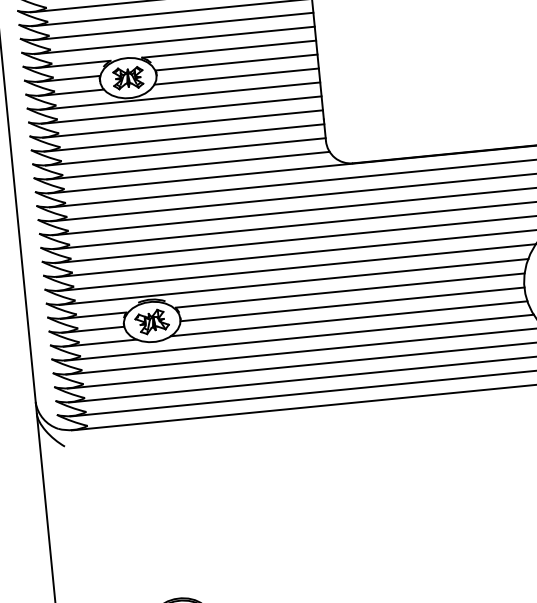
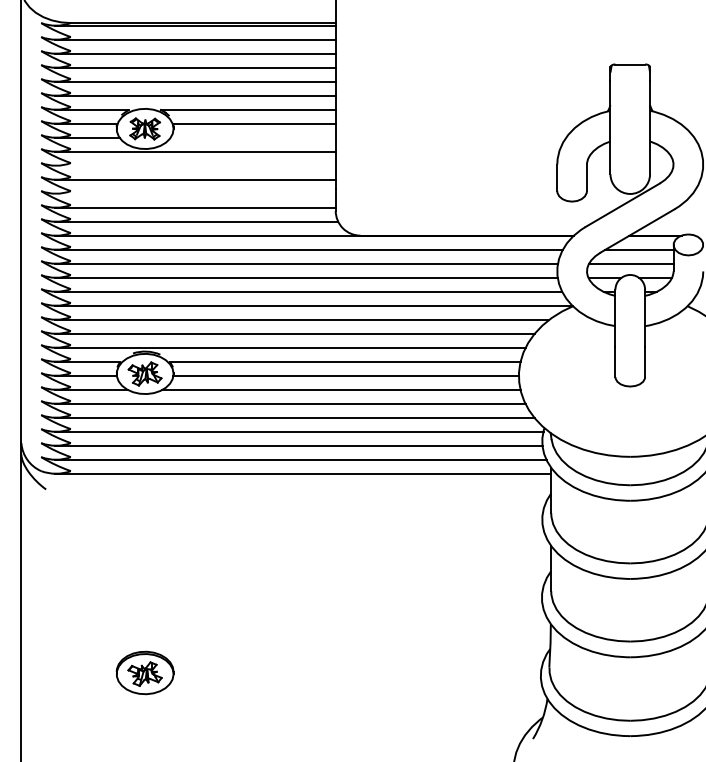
line: (235, 76) -> (252, 137), removed
line: (180, 109) -> (194, 165), removed
line: (183, 137) -> (194, 193), removed

